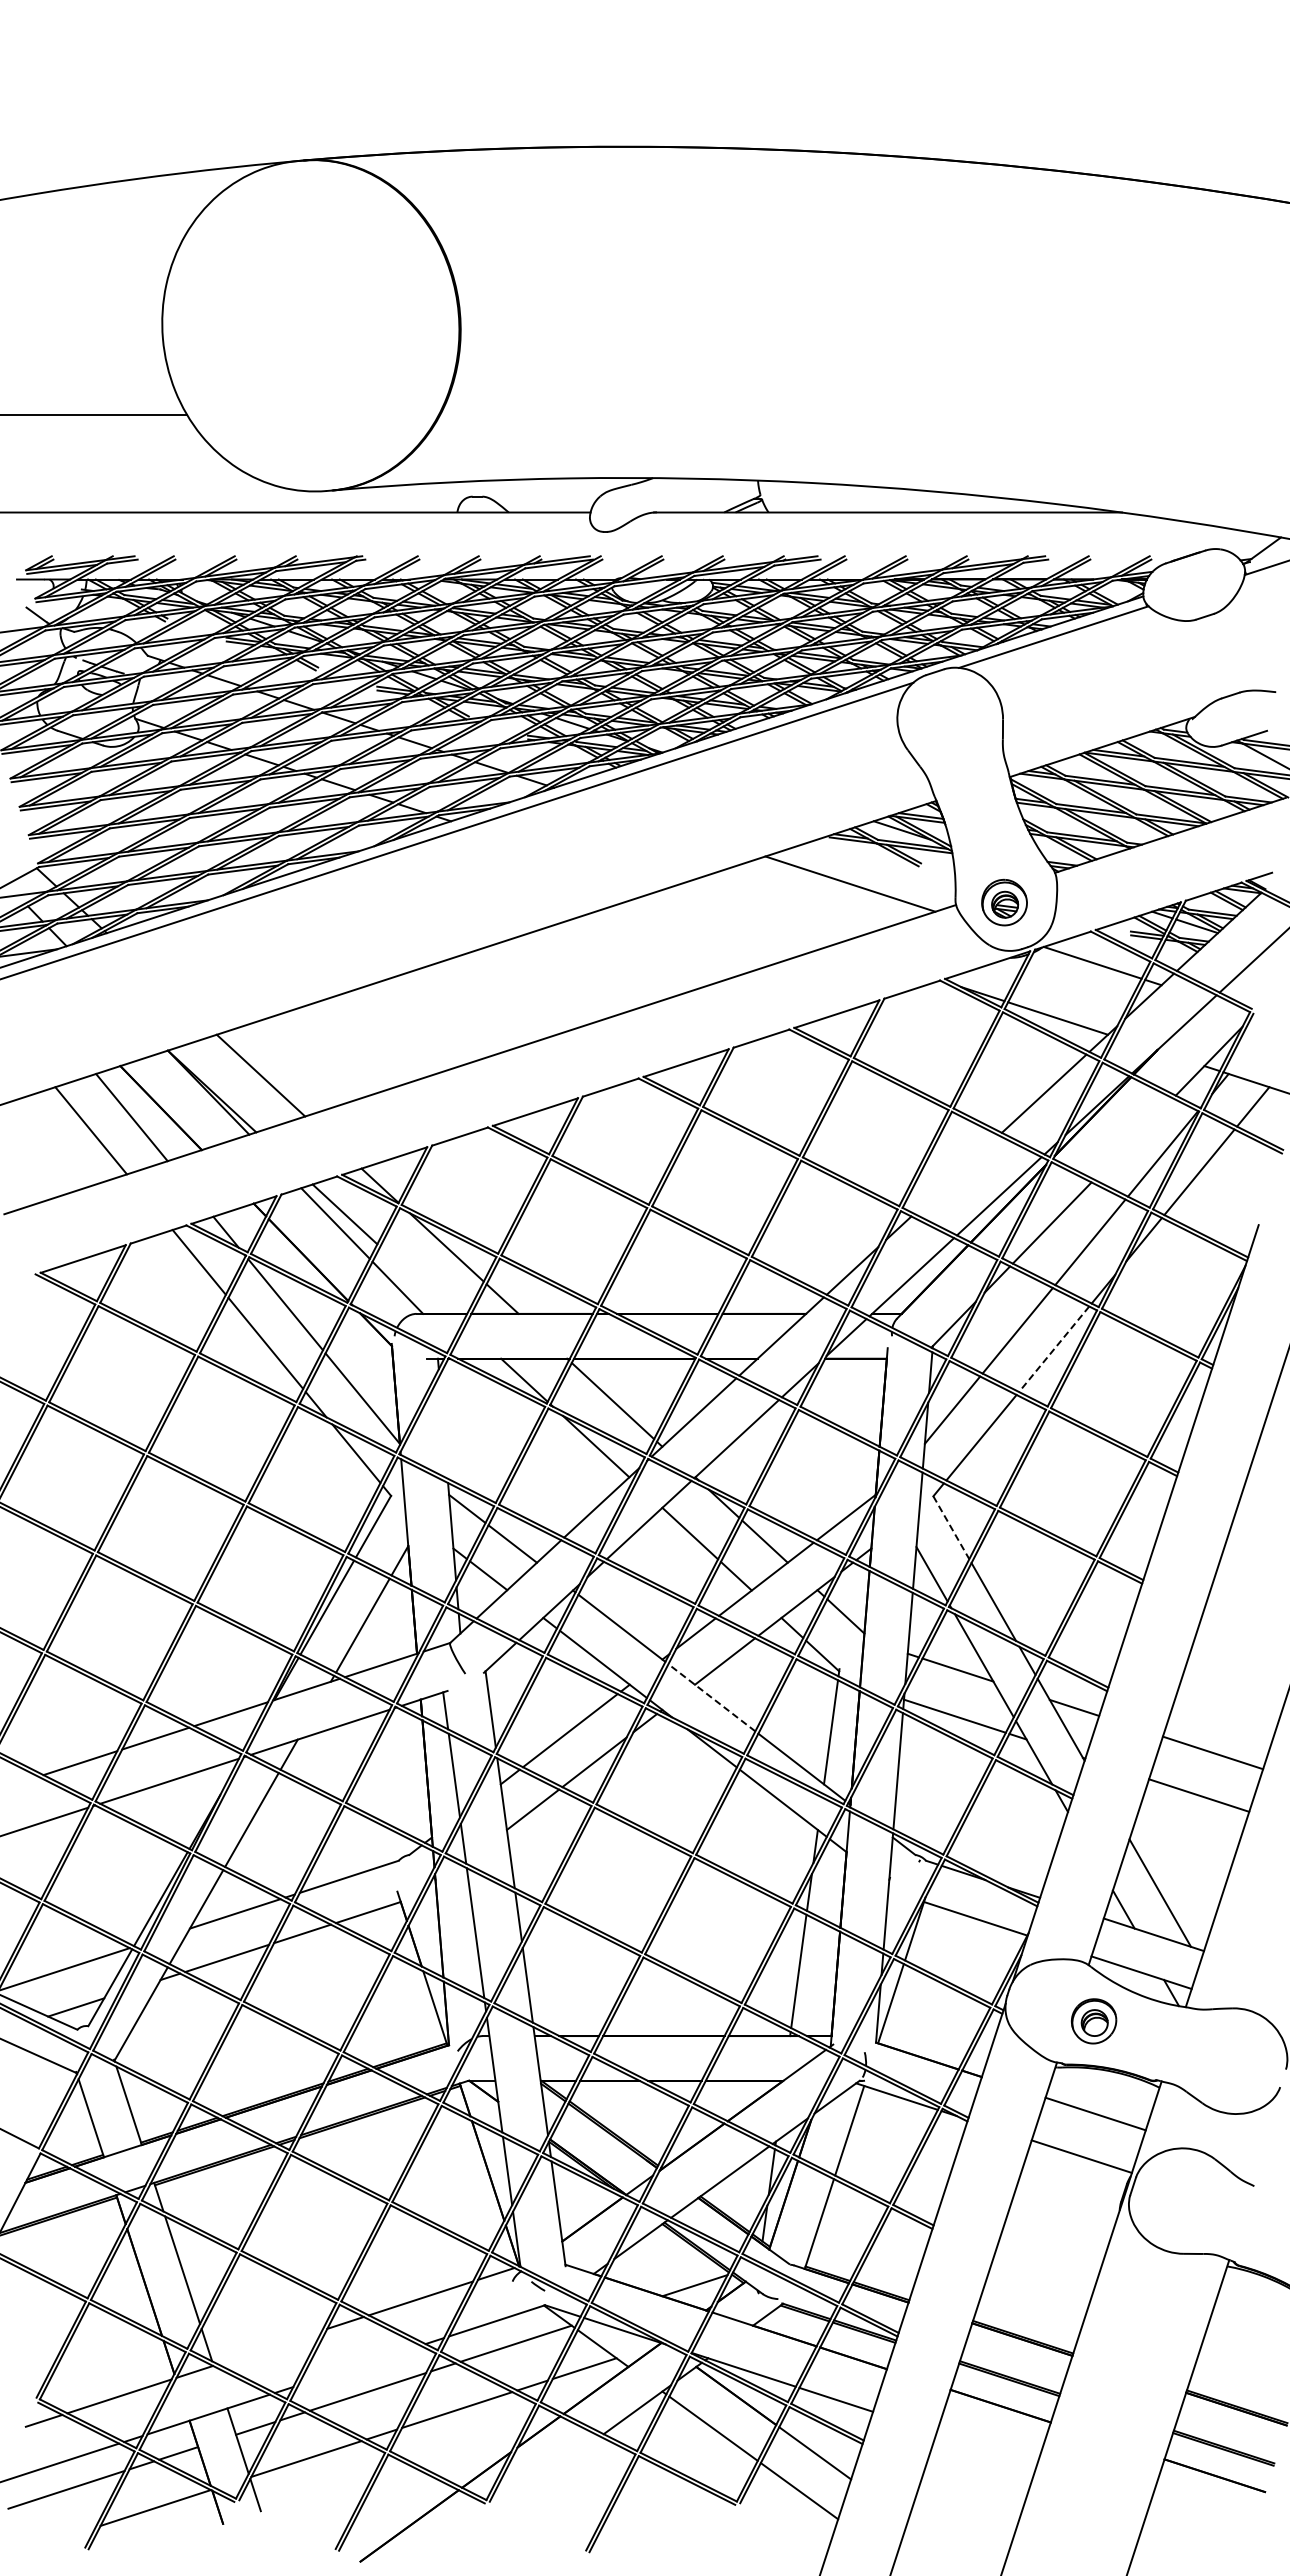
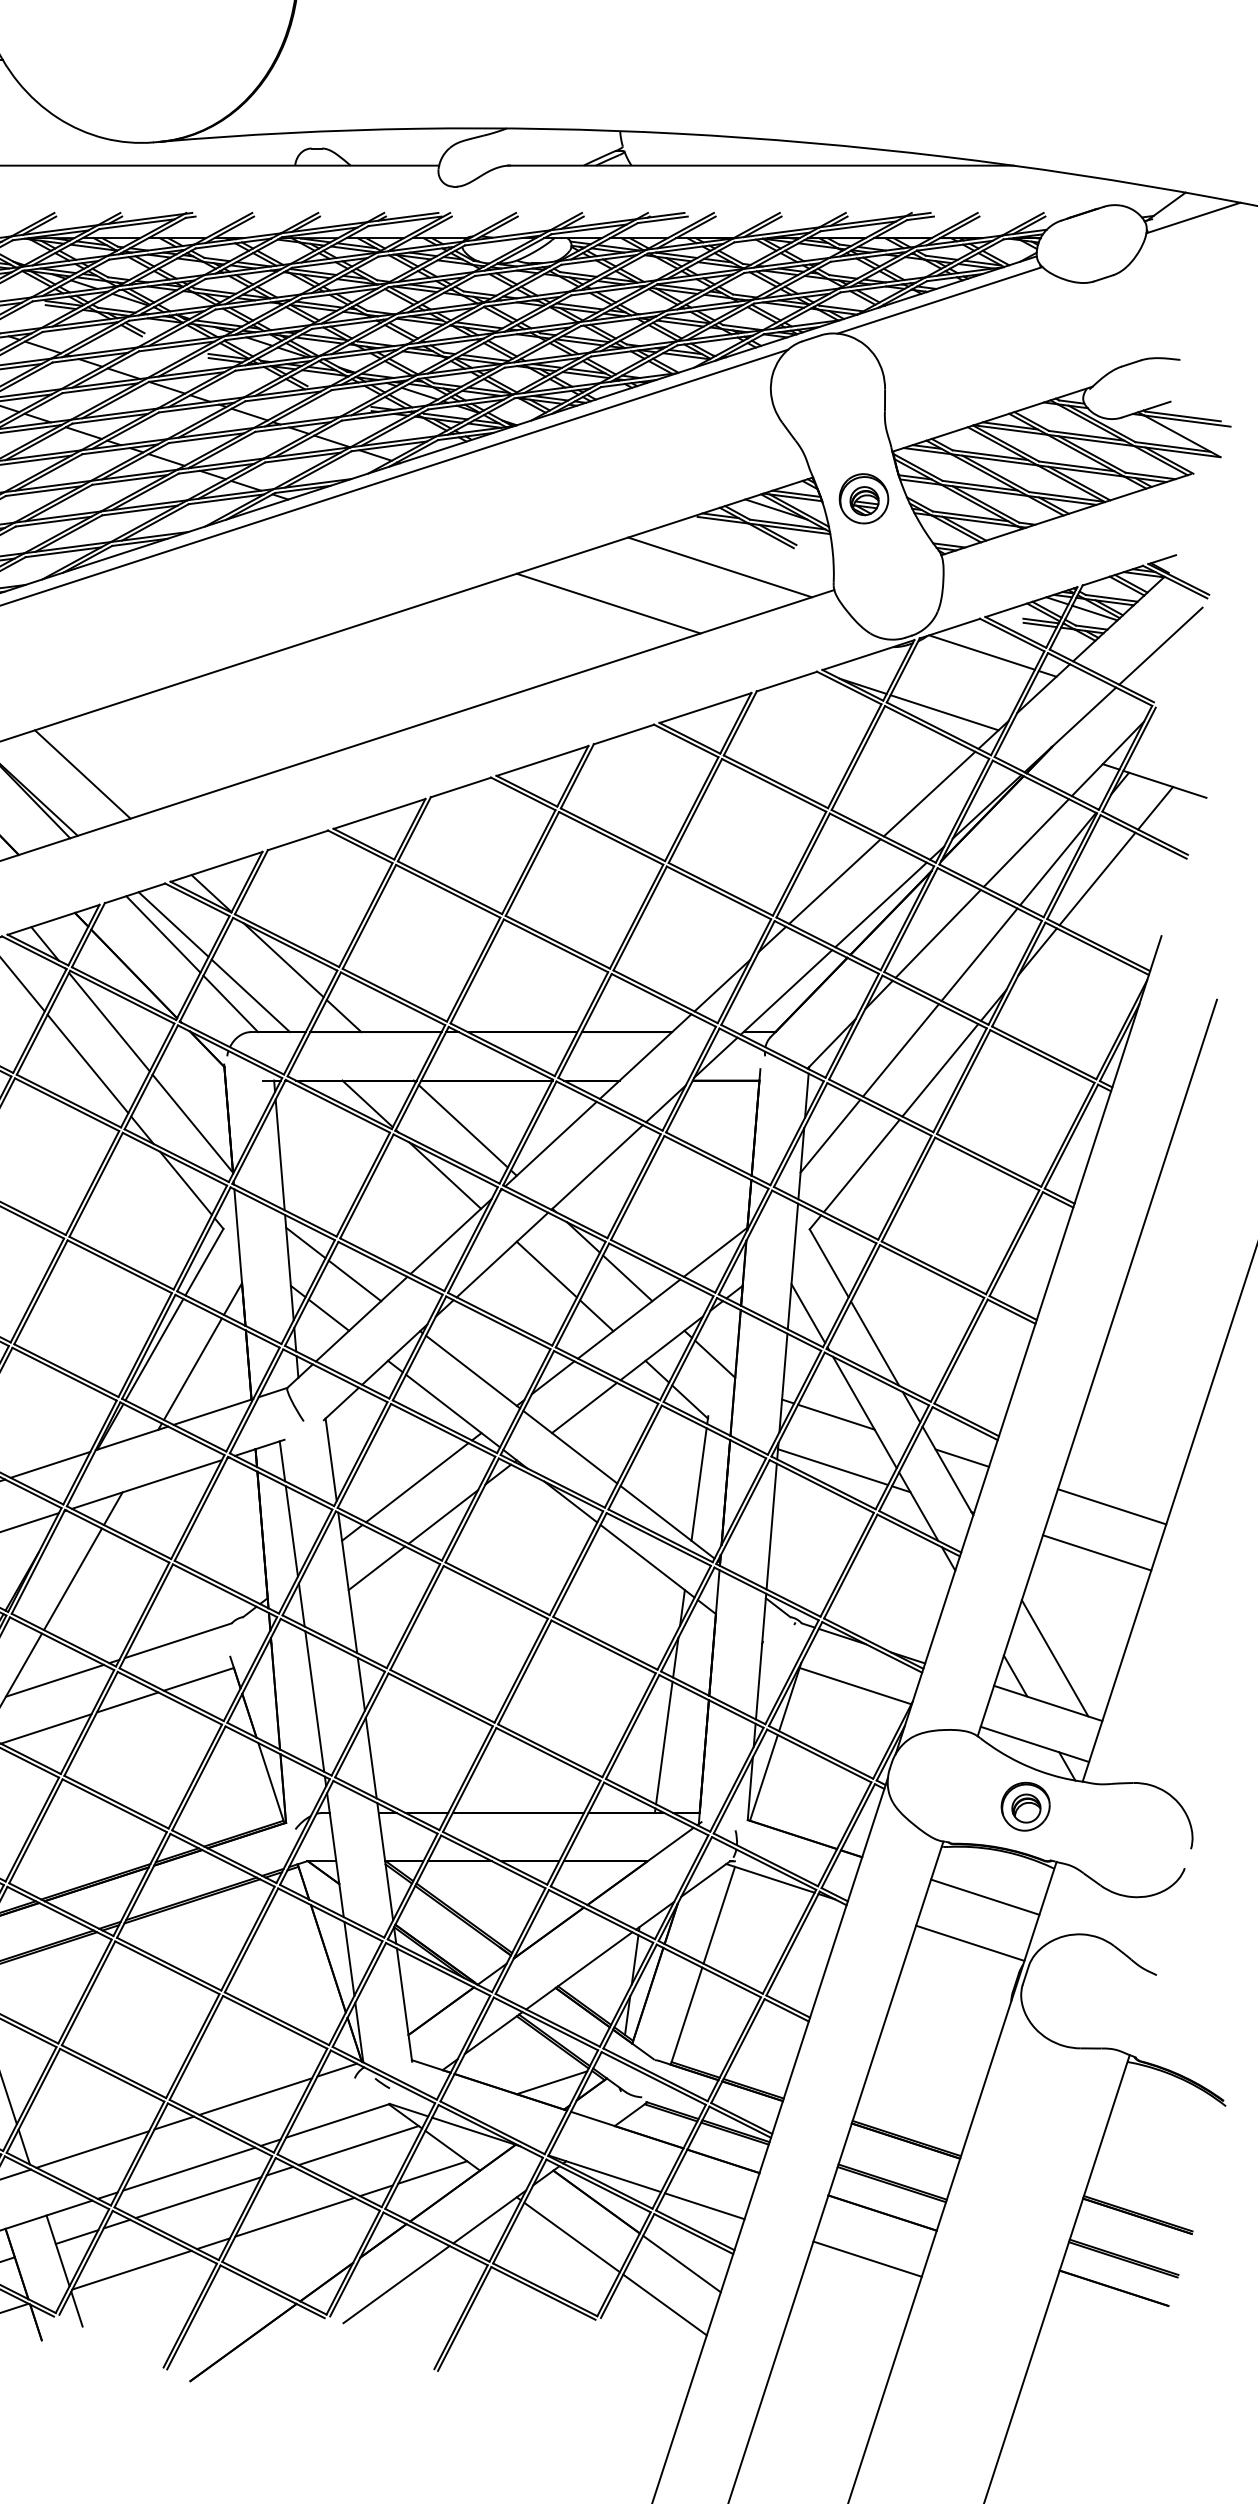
part: (1004, 902) -> (863, 498), moved
line: (747, 917) -> (608, 603), added
line: (1133, 1138) -> (1026, 842), added
line: (956, 1174) -> (834, 881), added
line: (416, 1279) -> (250, 994), added
line: (1053, 1349) -> (939, 1070), dashed -> solid
line: (443, 1427) -> (280, 1154), added
line: (951, 1528) -> (829, 1264), dashed -> solid
line: (711, 1697) -> (569, 1446), dashed -> solid
part: (1093, 2021) -> (1025, 1806), moved
line: (270, 2347) -> (93, 2149), added
line: (359, 2365) -> (189, 2169), added
line: (986, 2448) -> (867, 2258), added
line: (551, 2472) -> (396, 2284), added

